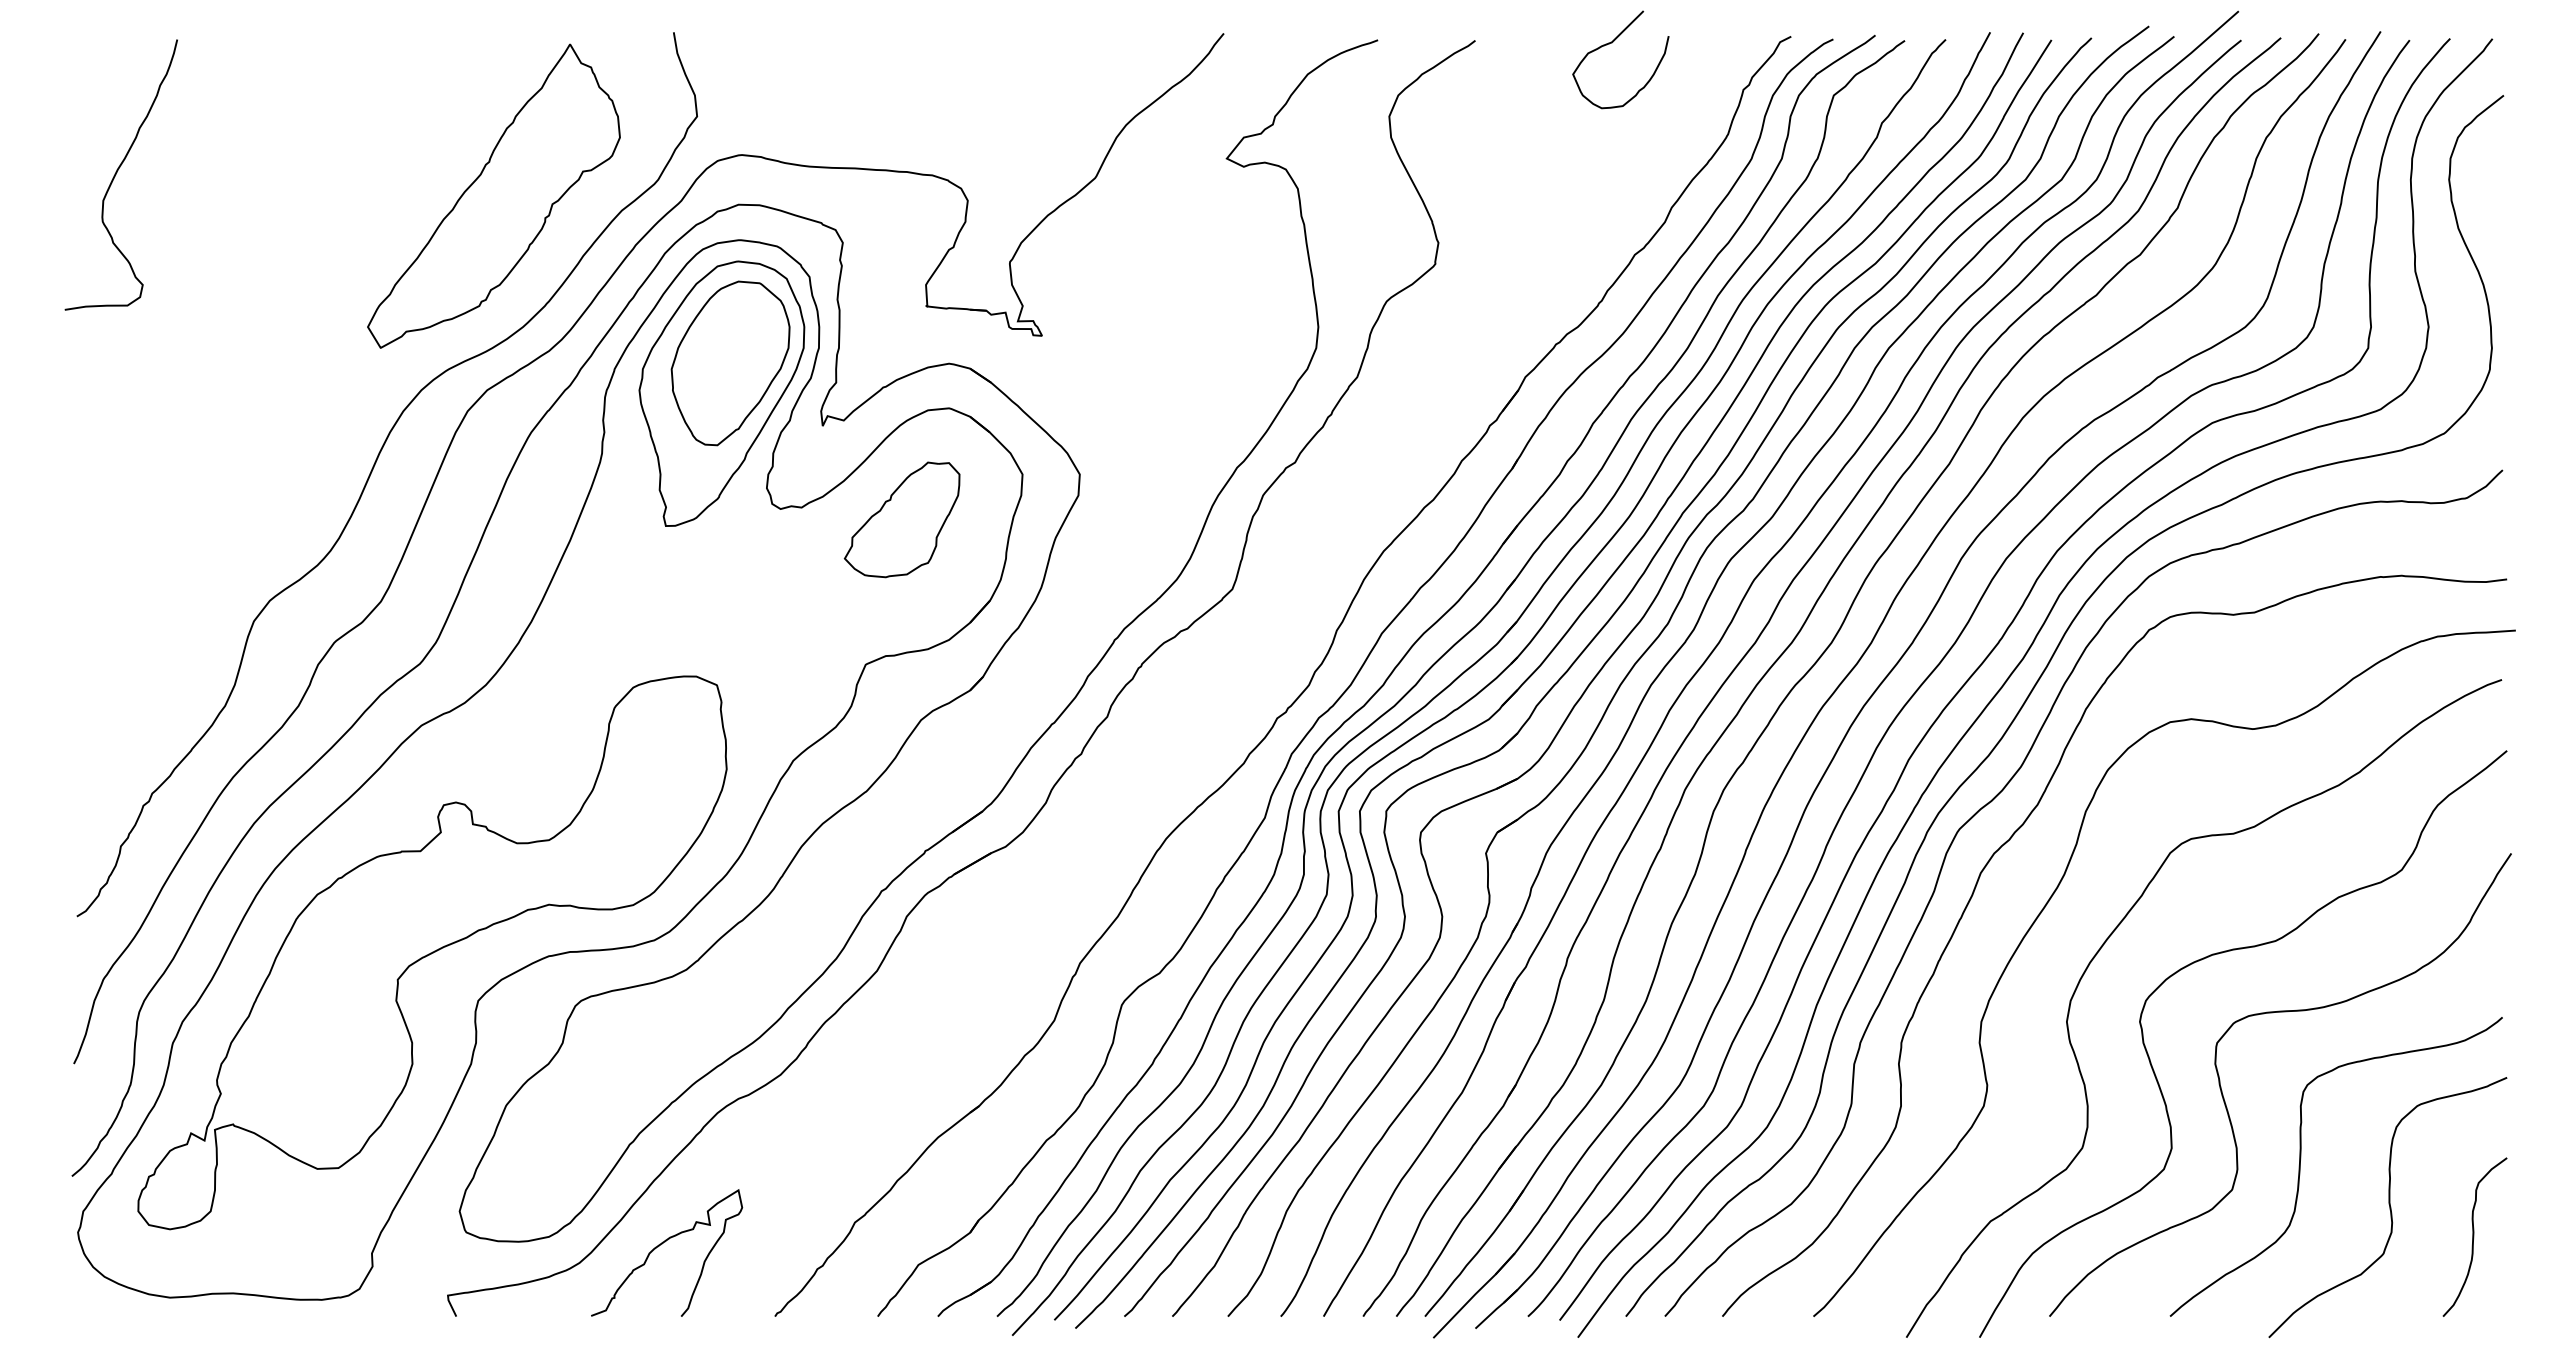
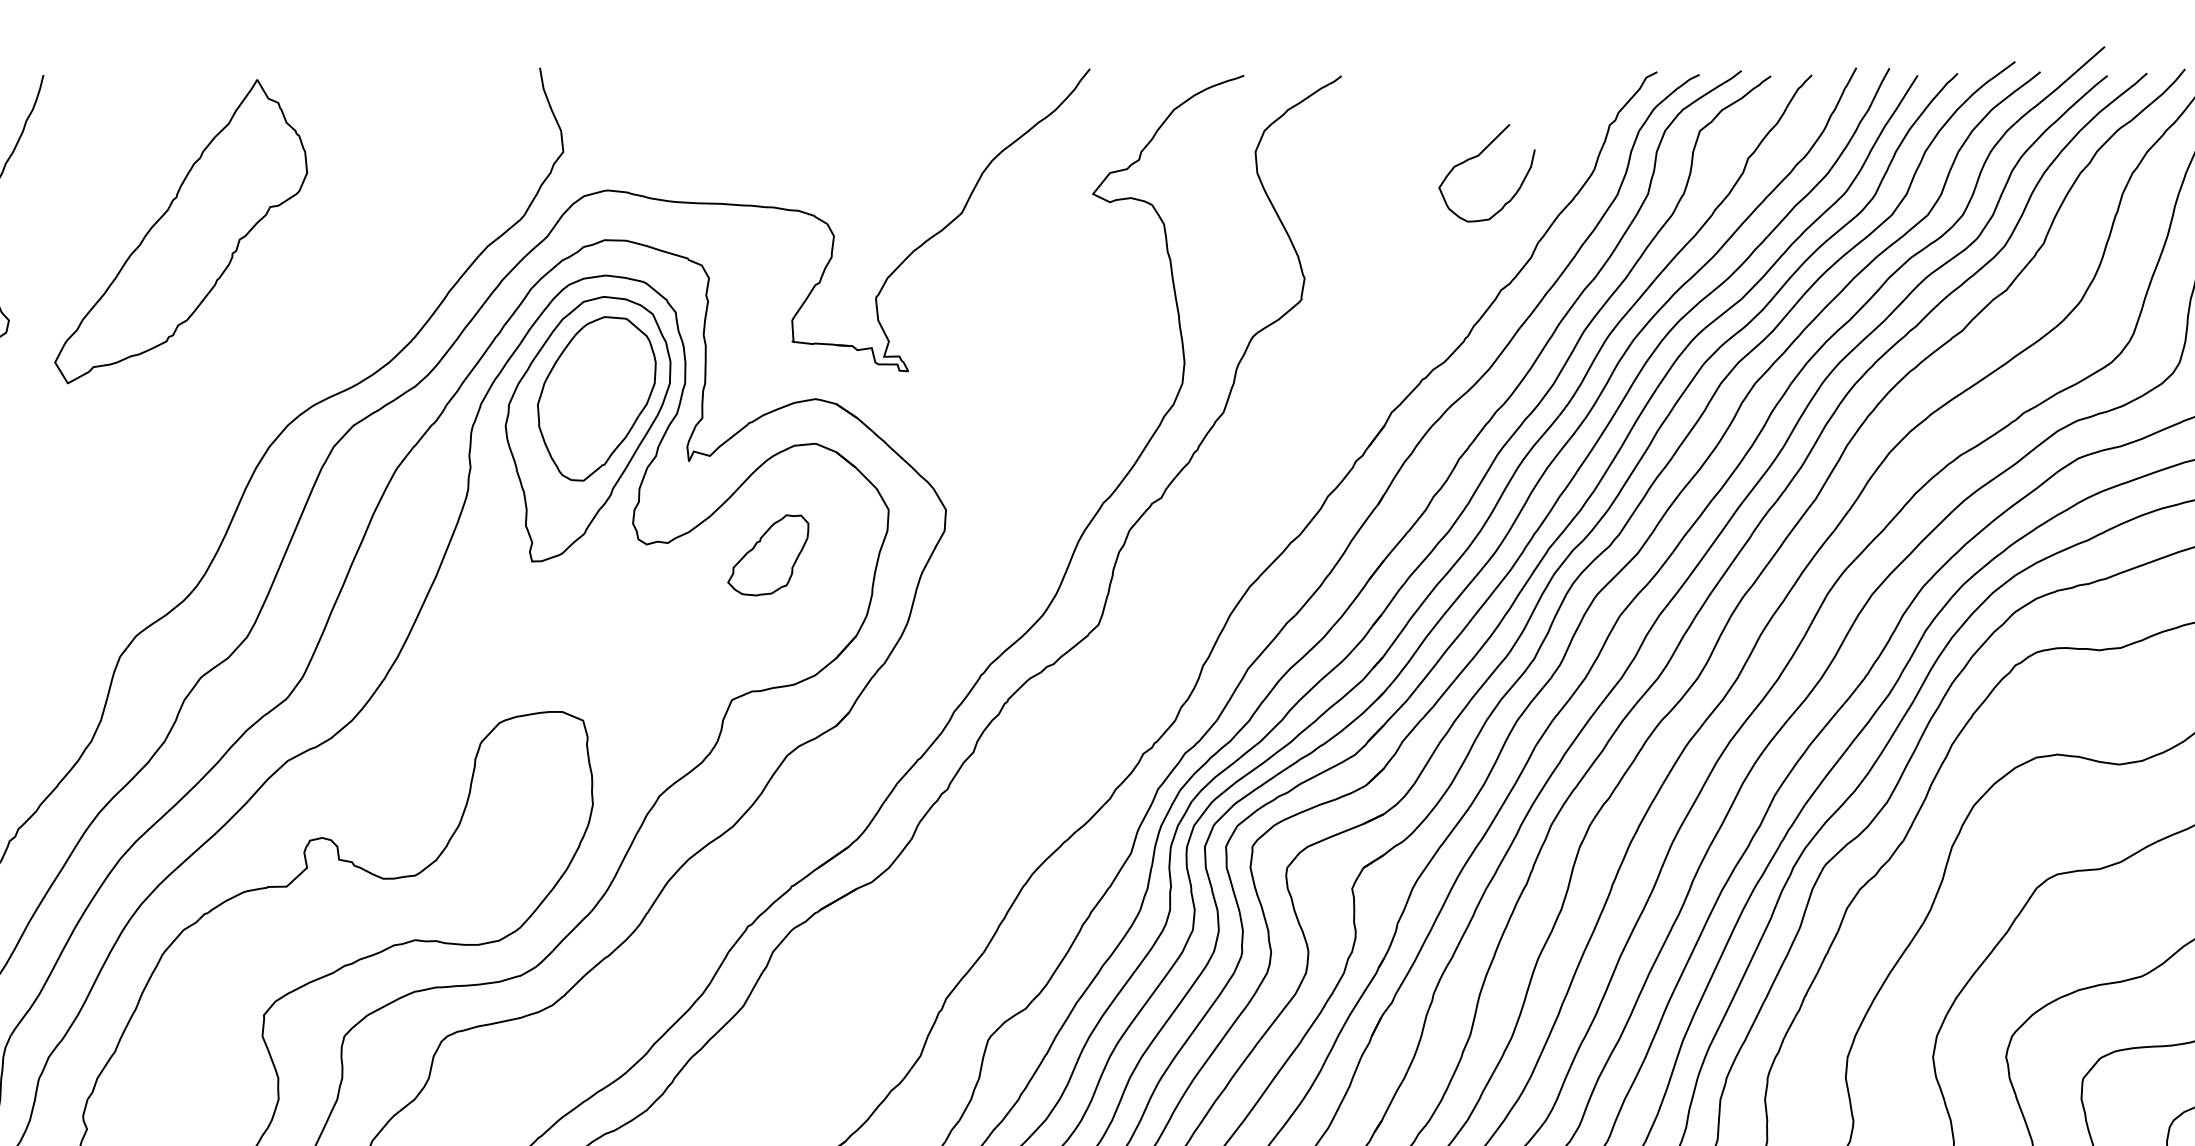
curve: (1612, 43) -> (1478, 156), moved
part: (493, 195) -> (180, 230), moved
part: (901, 519) -> (767, 554), size x0.7

